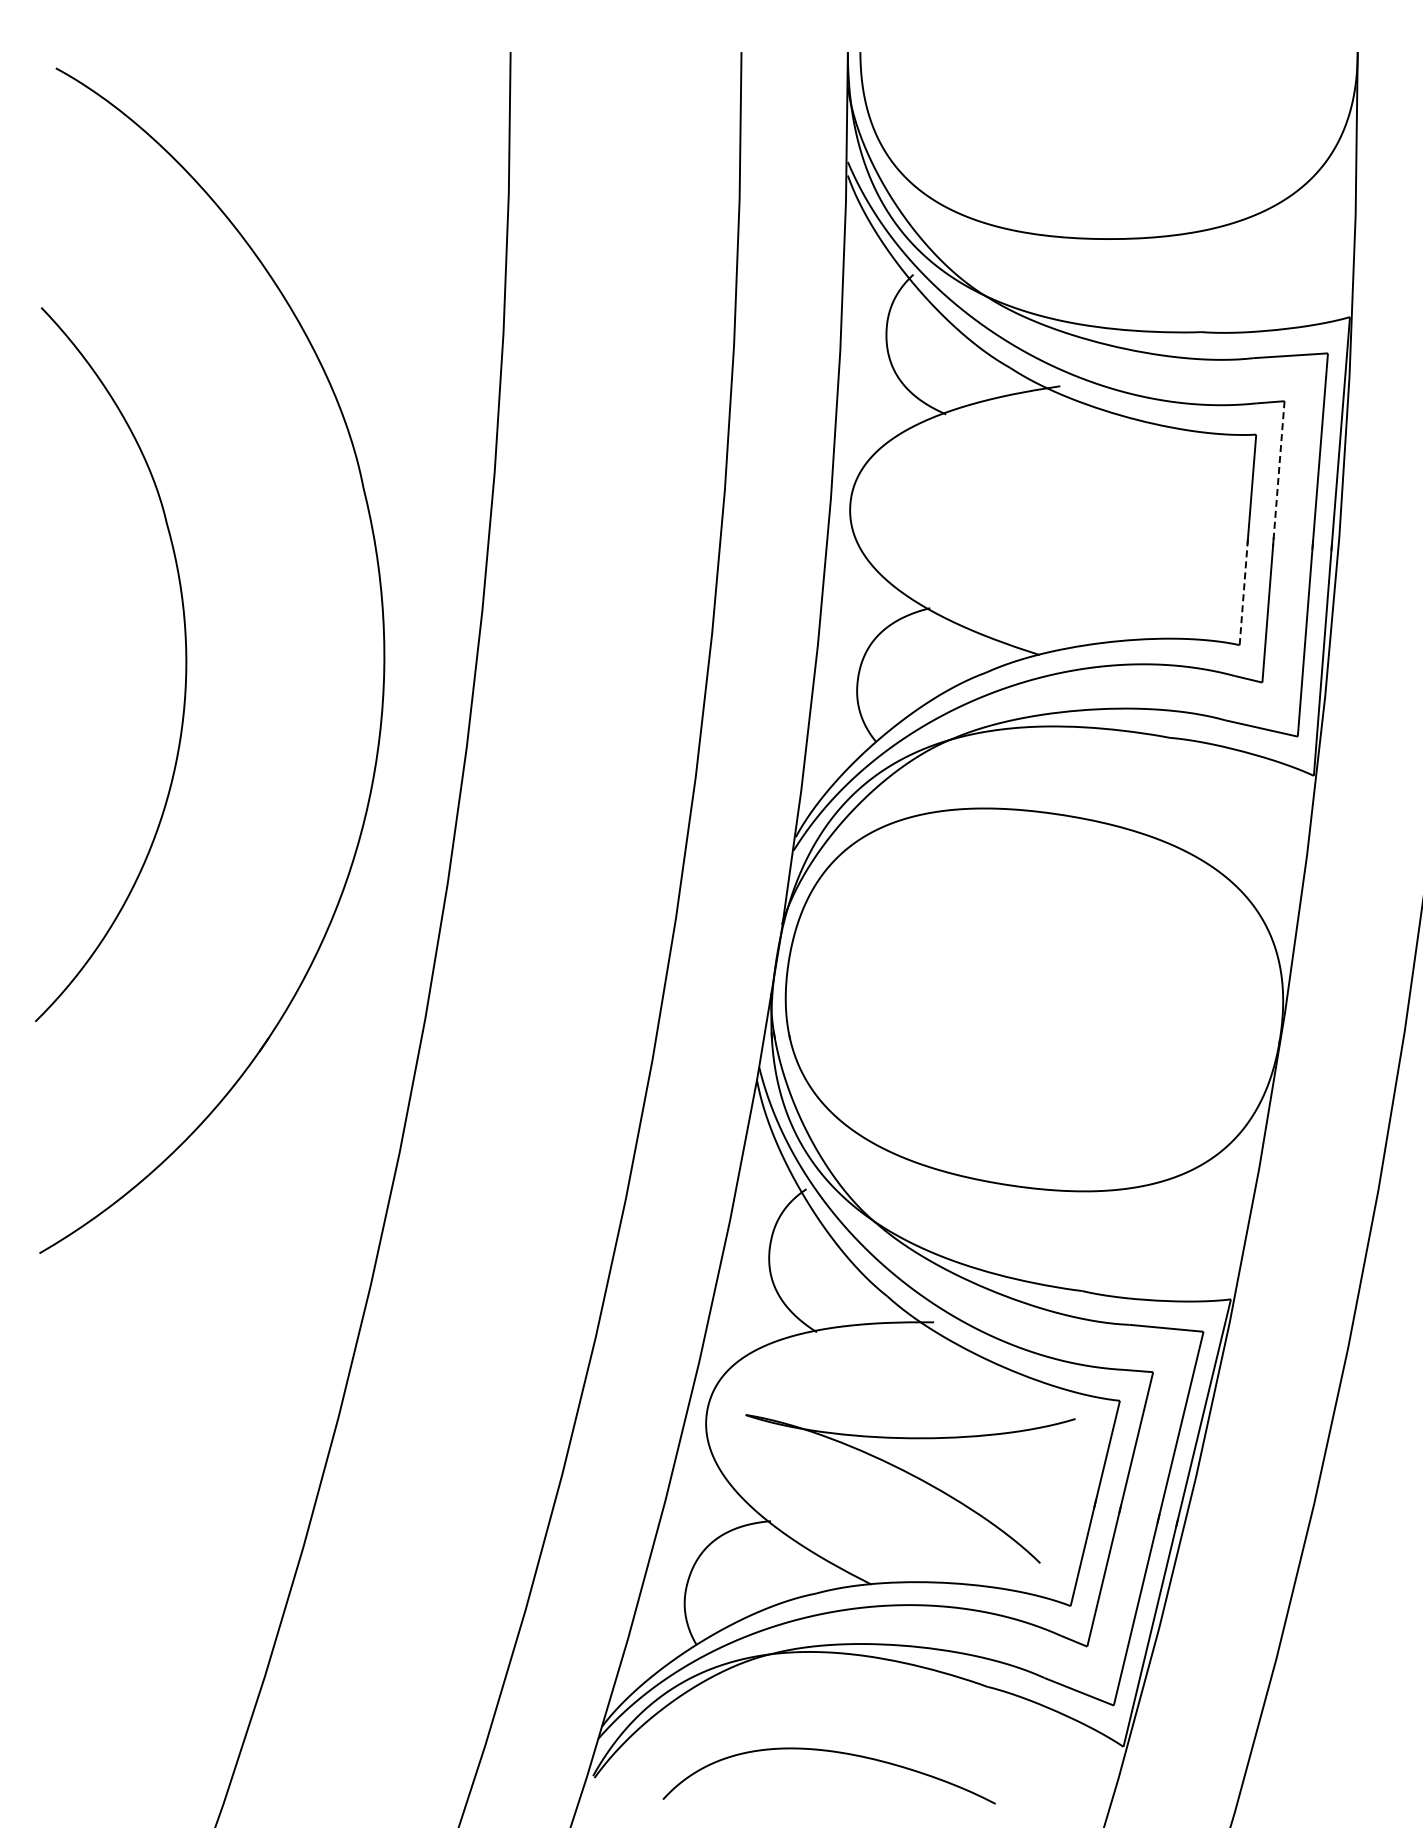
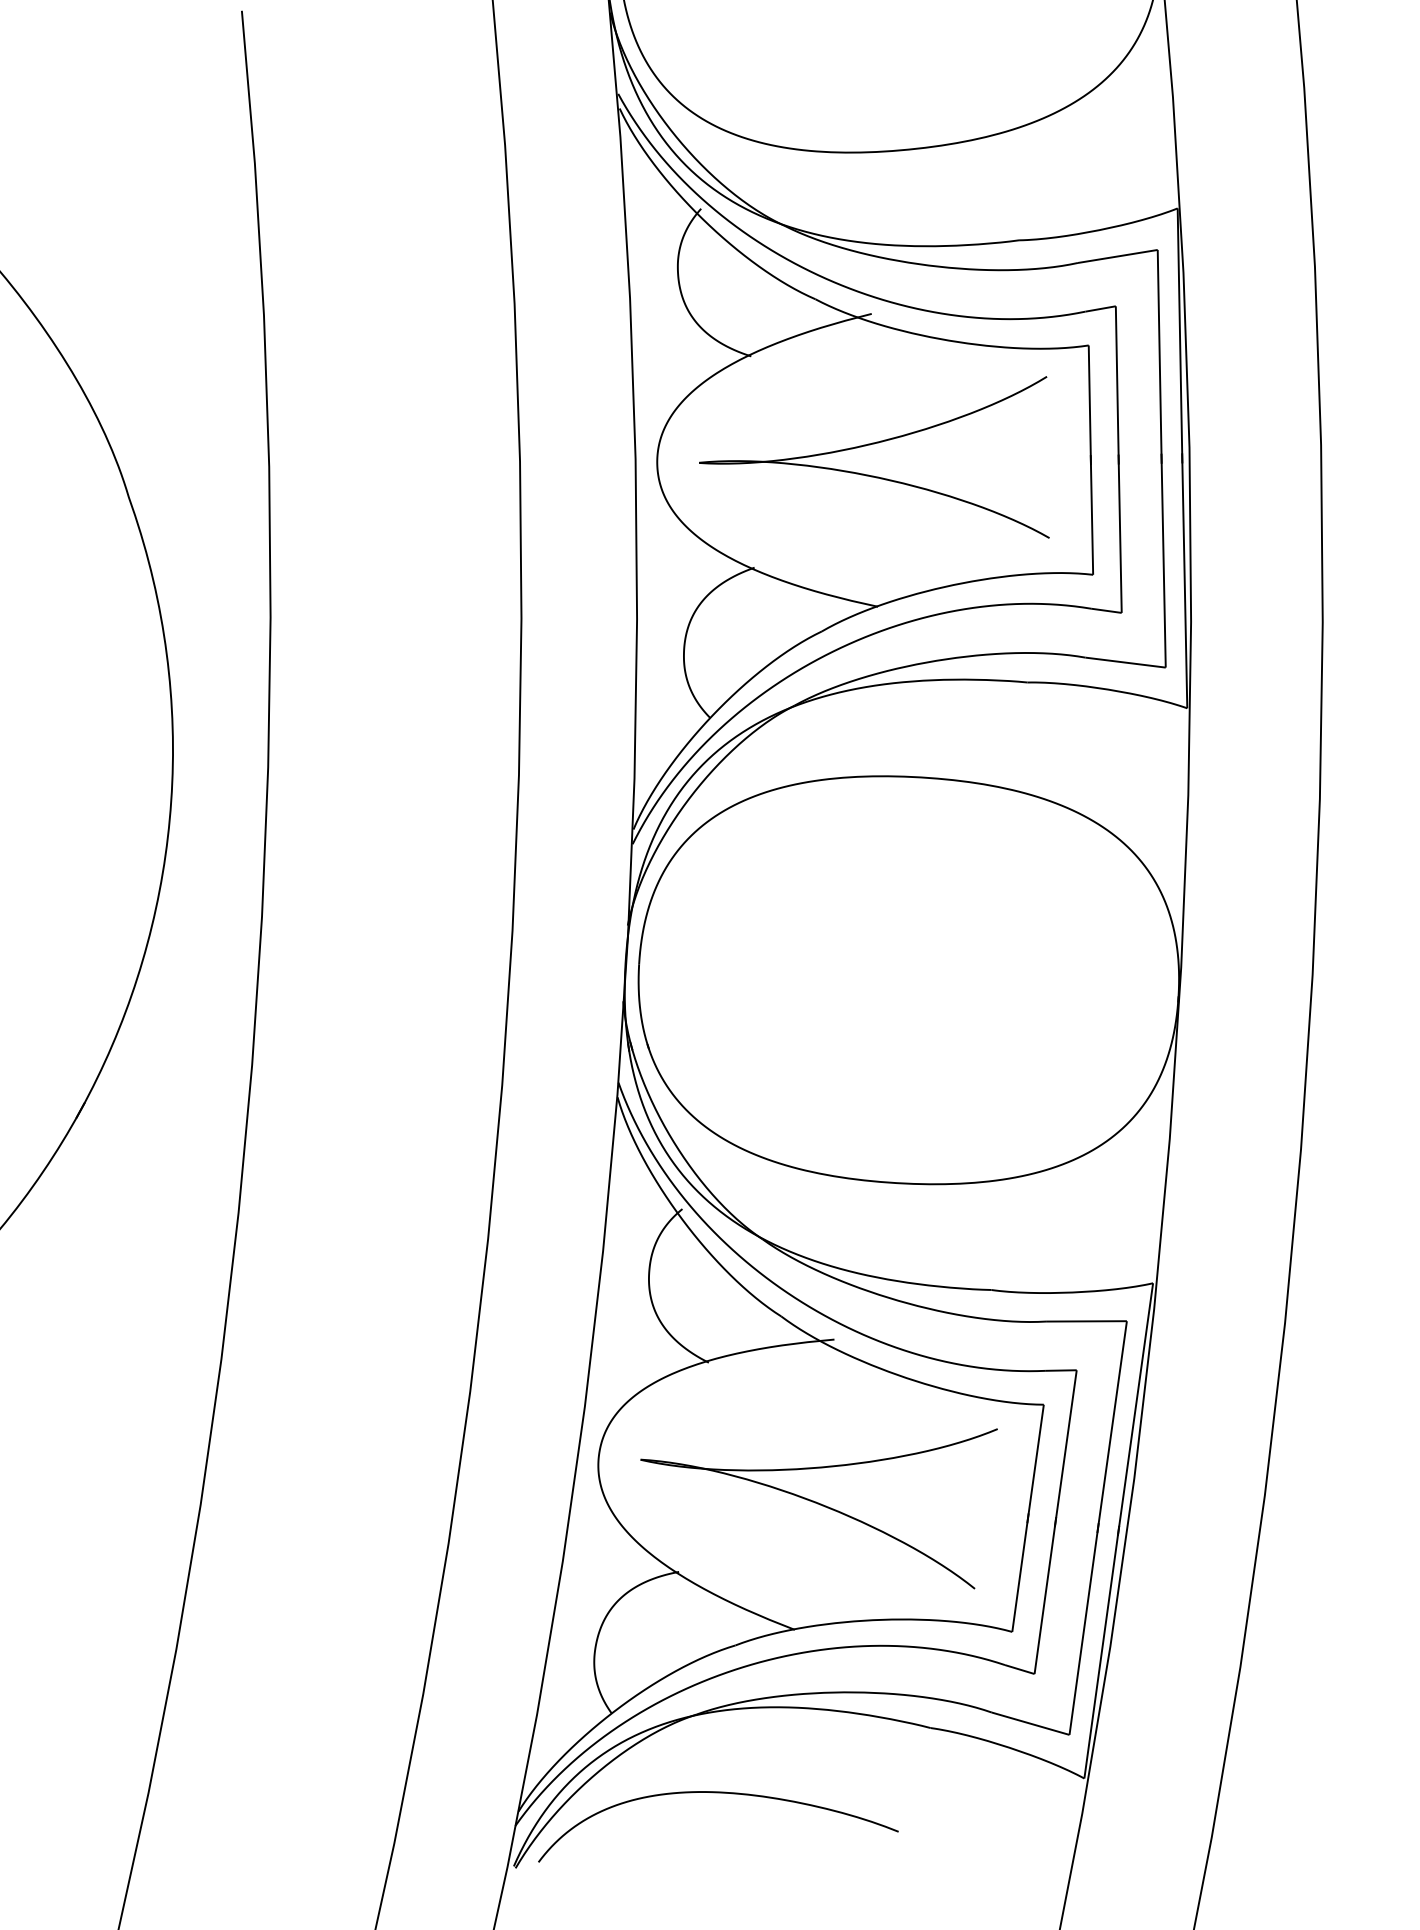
line: (1278, 473) -> (1116, 385), dashed -> solid
part: (1051, 533) -> (877, 474), added
line: (1243, 589) -> (1091, 514), dashed -> solid
curve: (830, 1752) -> (714, 1793), moved

